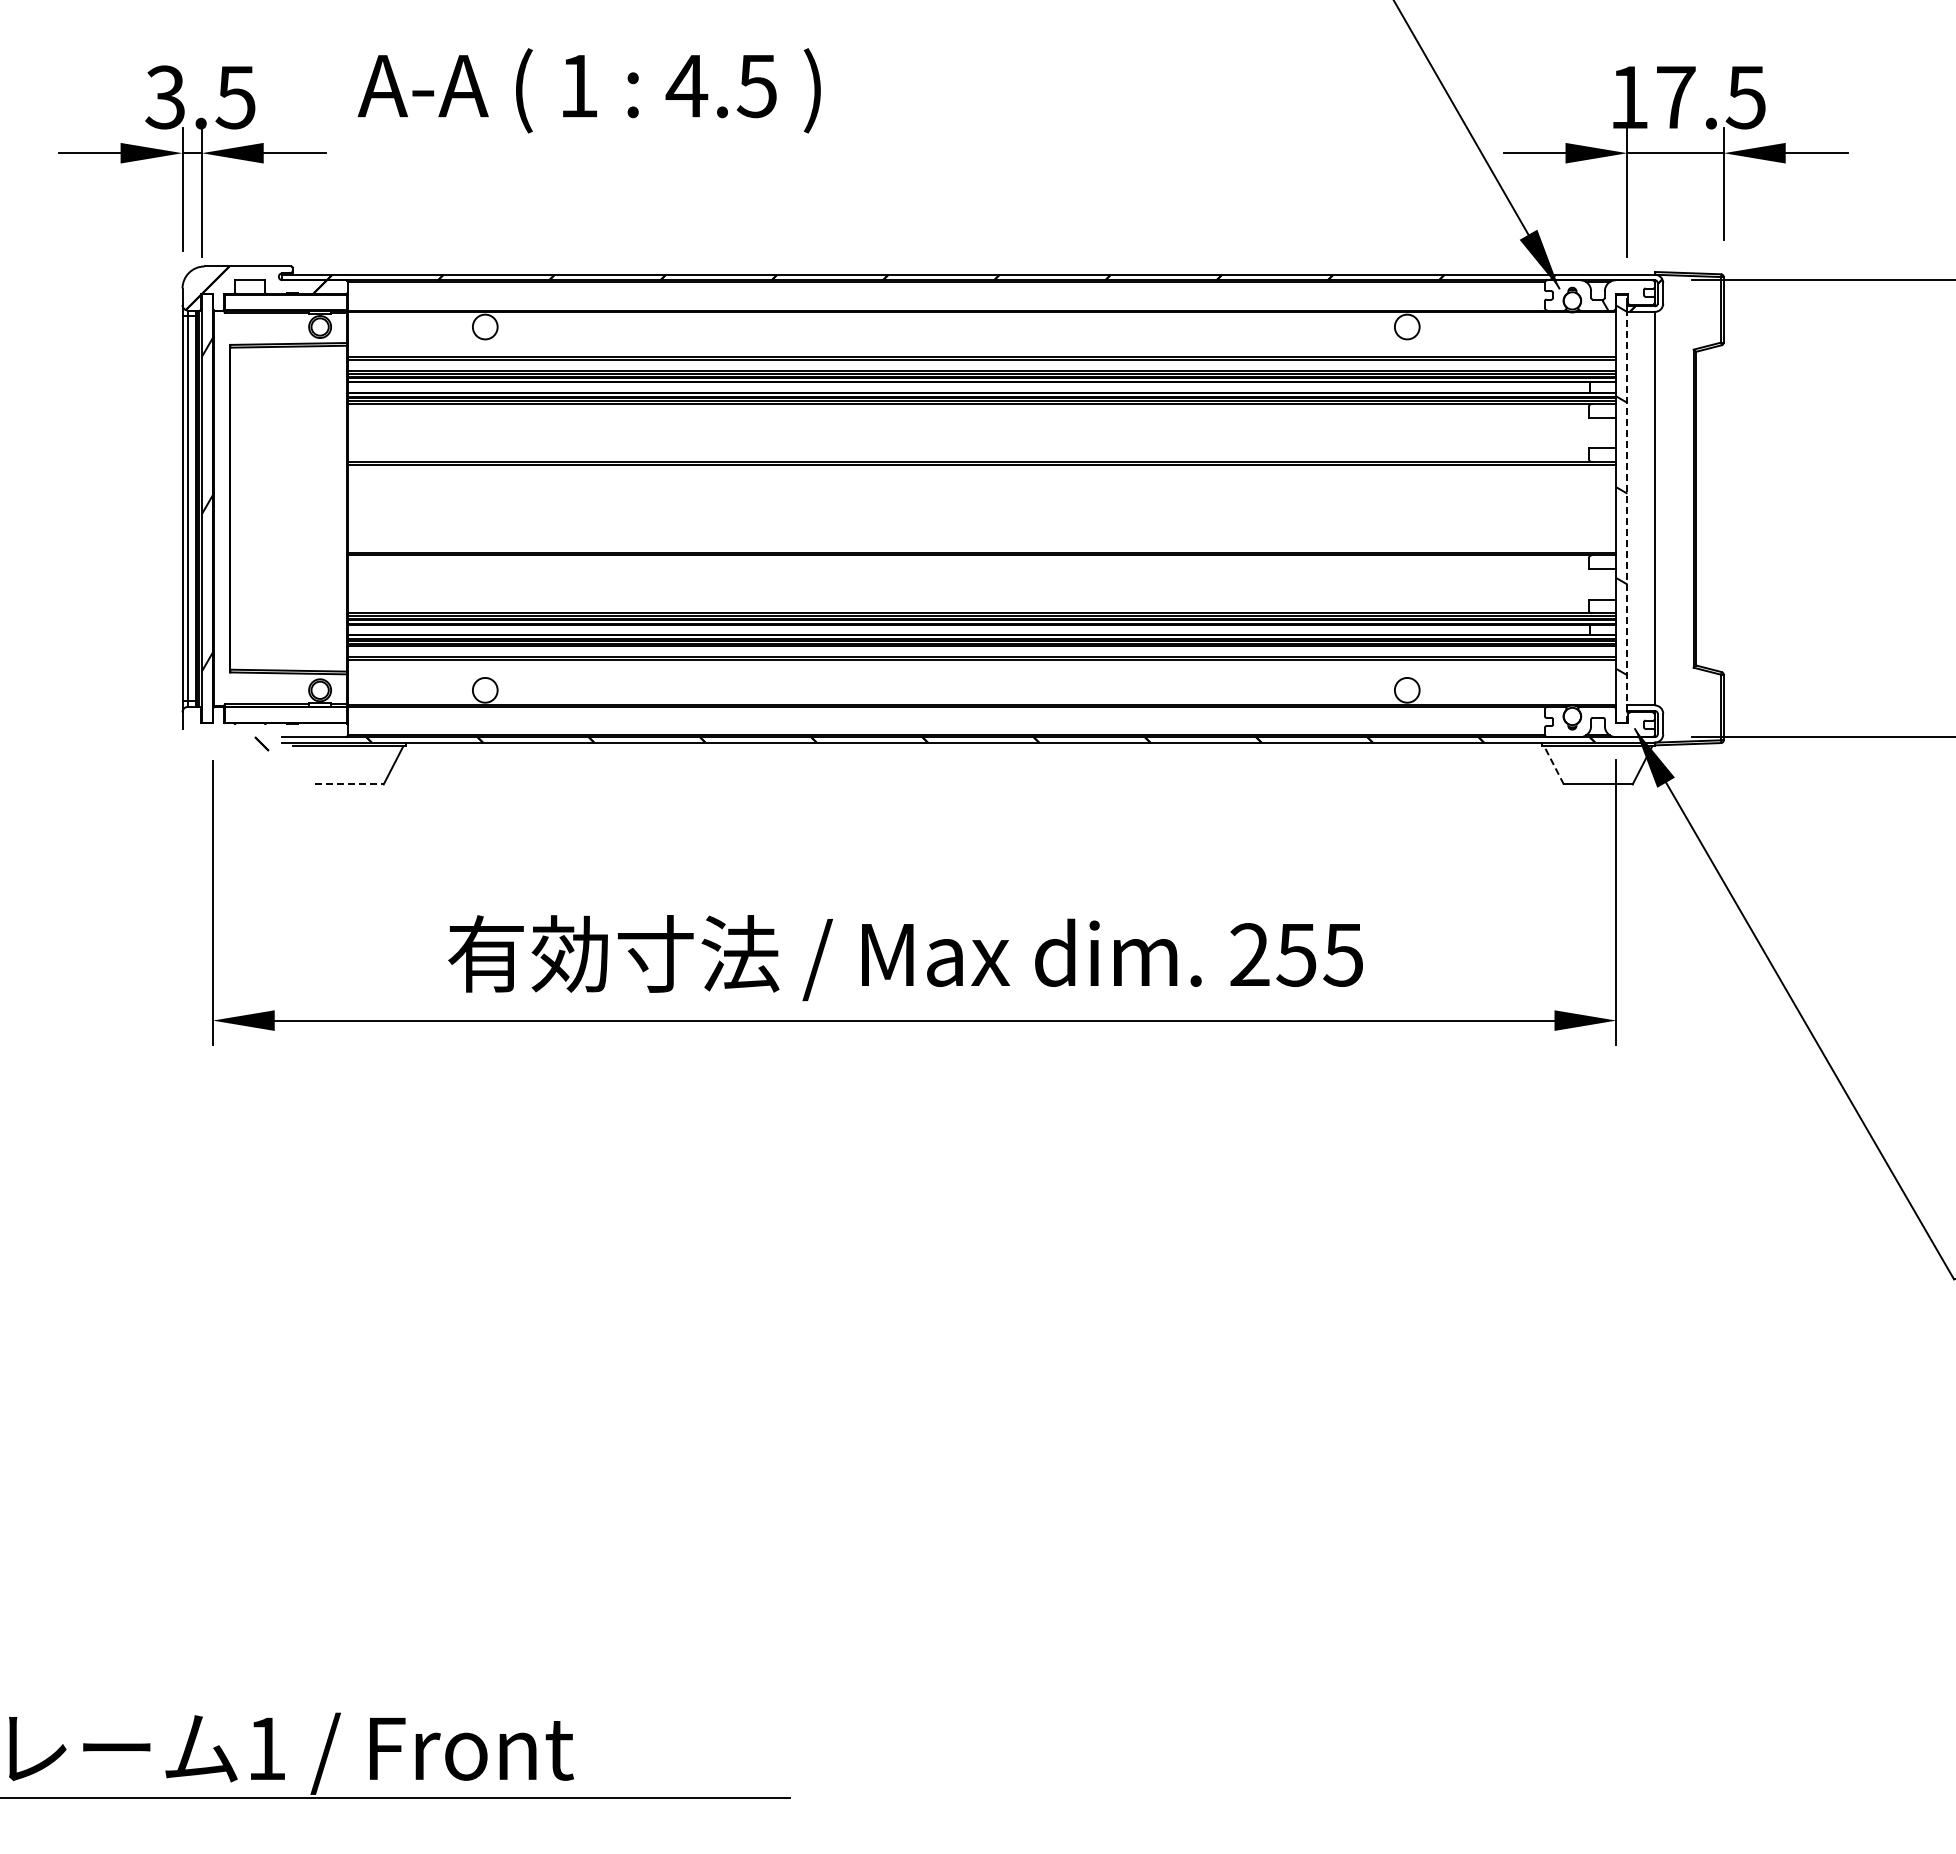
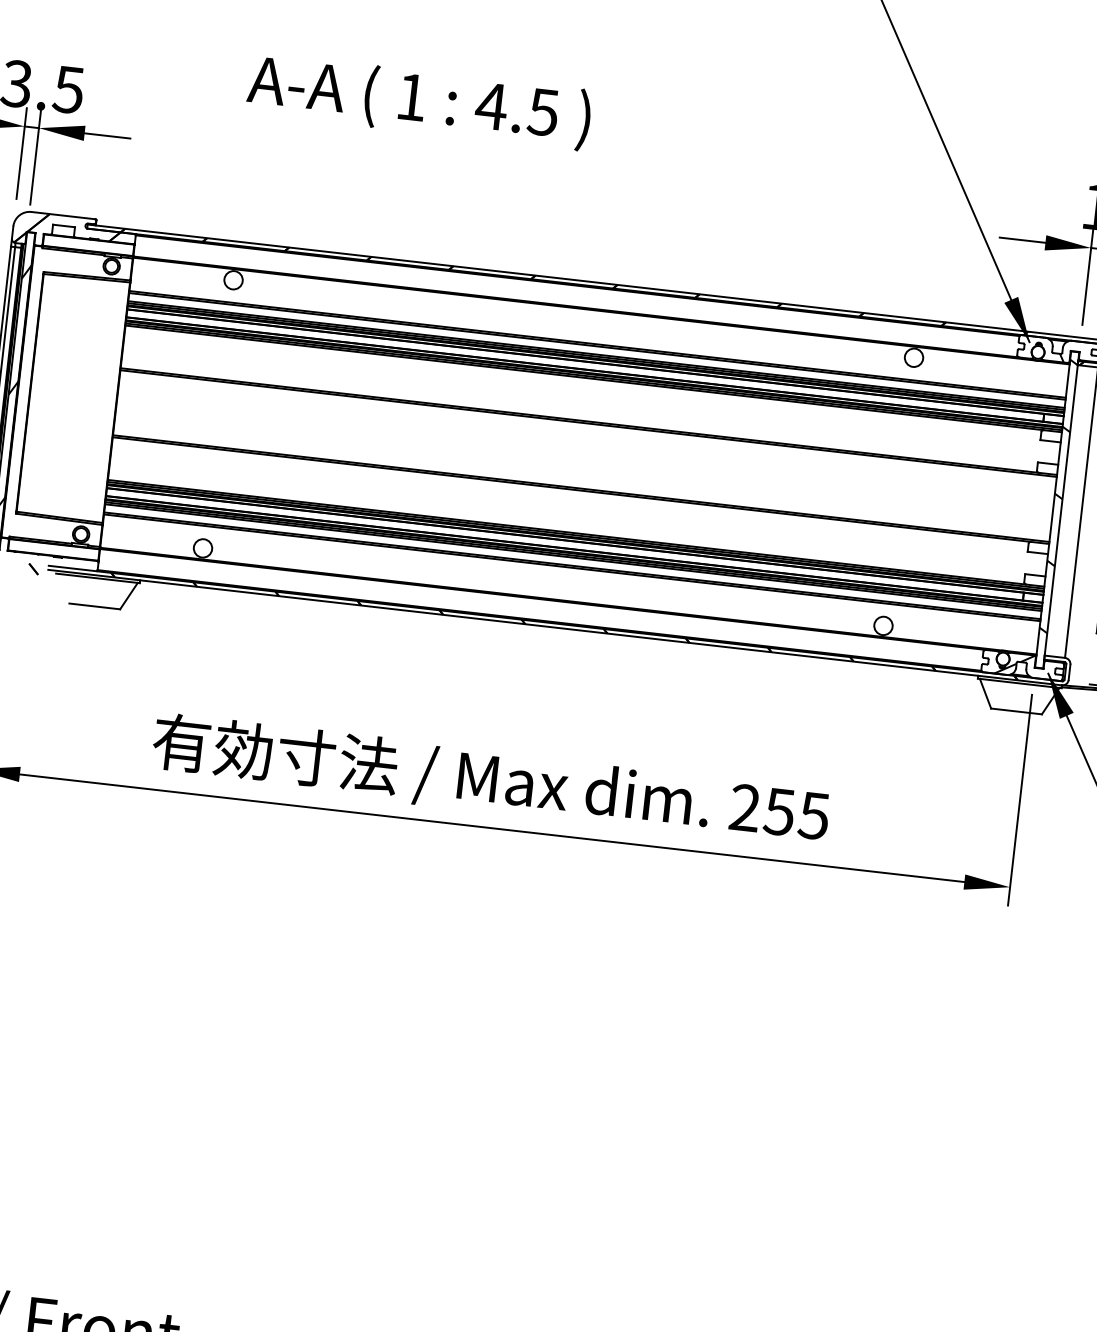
text: (588, 90) -> (418, 101), moved
line: (1627, 508) -> (1061, 510), dashed -> solid
hatch: (1588, 722) -> (1014, 664), added
line: (1553, 765) -> (985, 693), dashed -> solid
line: (349, 784) -> (94, 606), dashed -> solid

